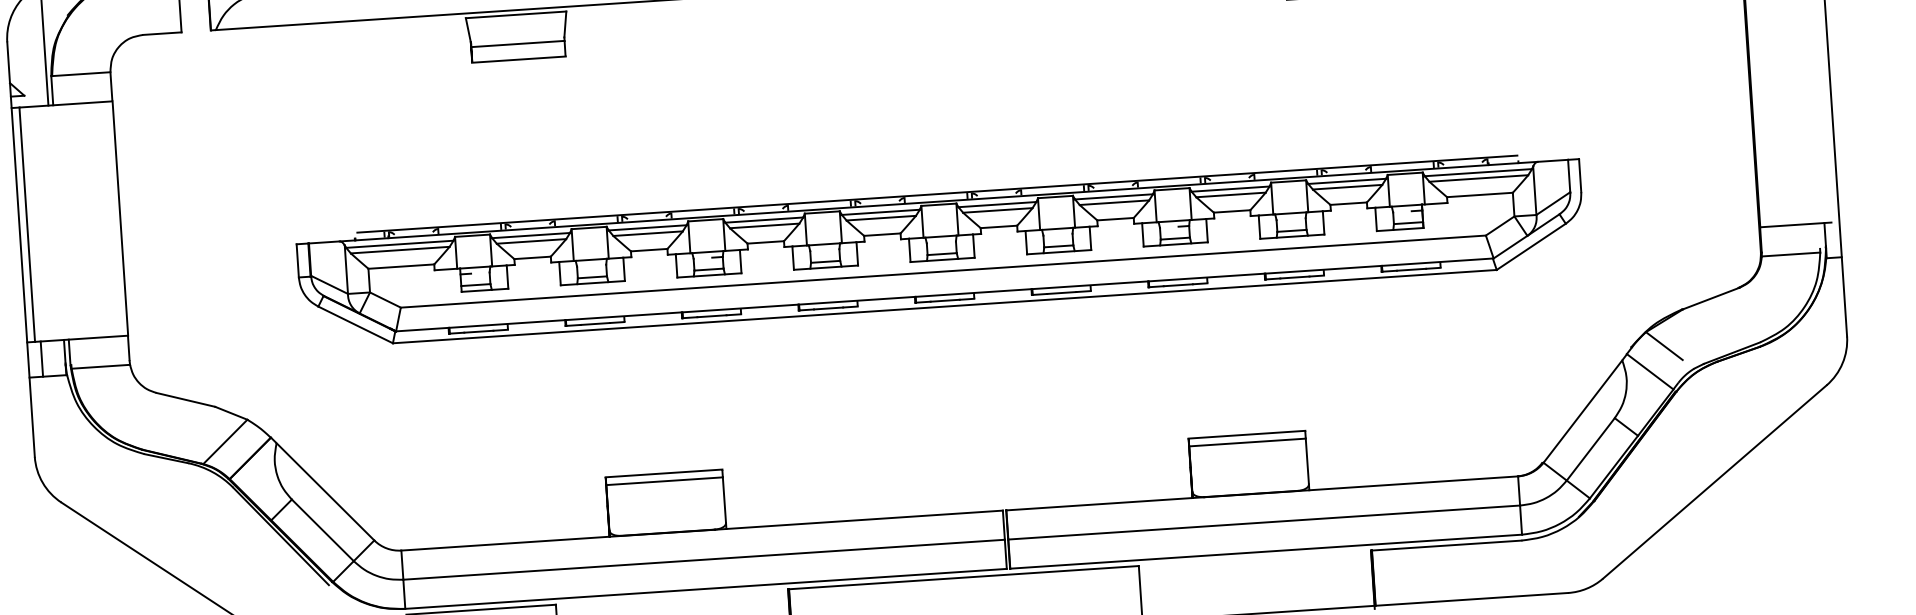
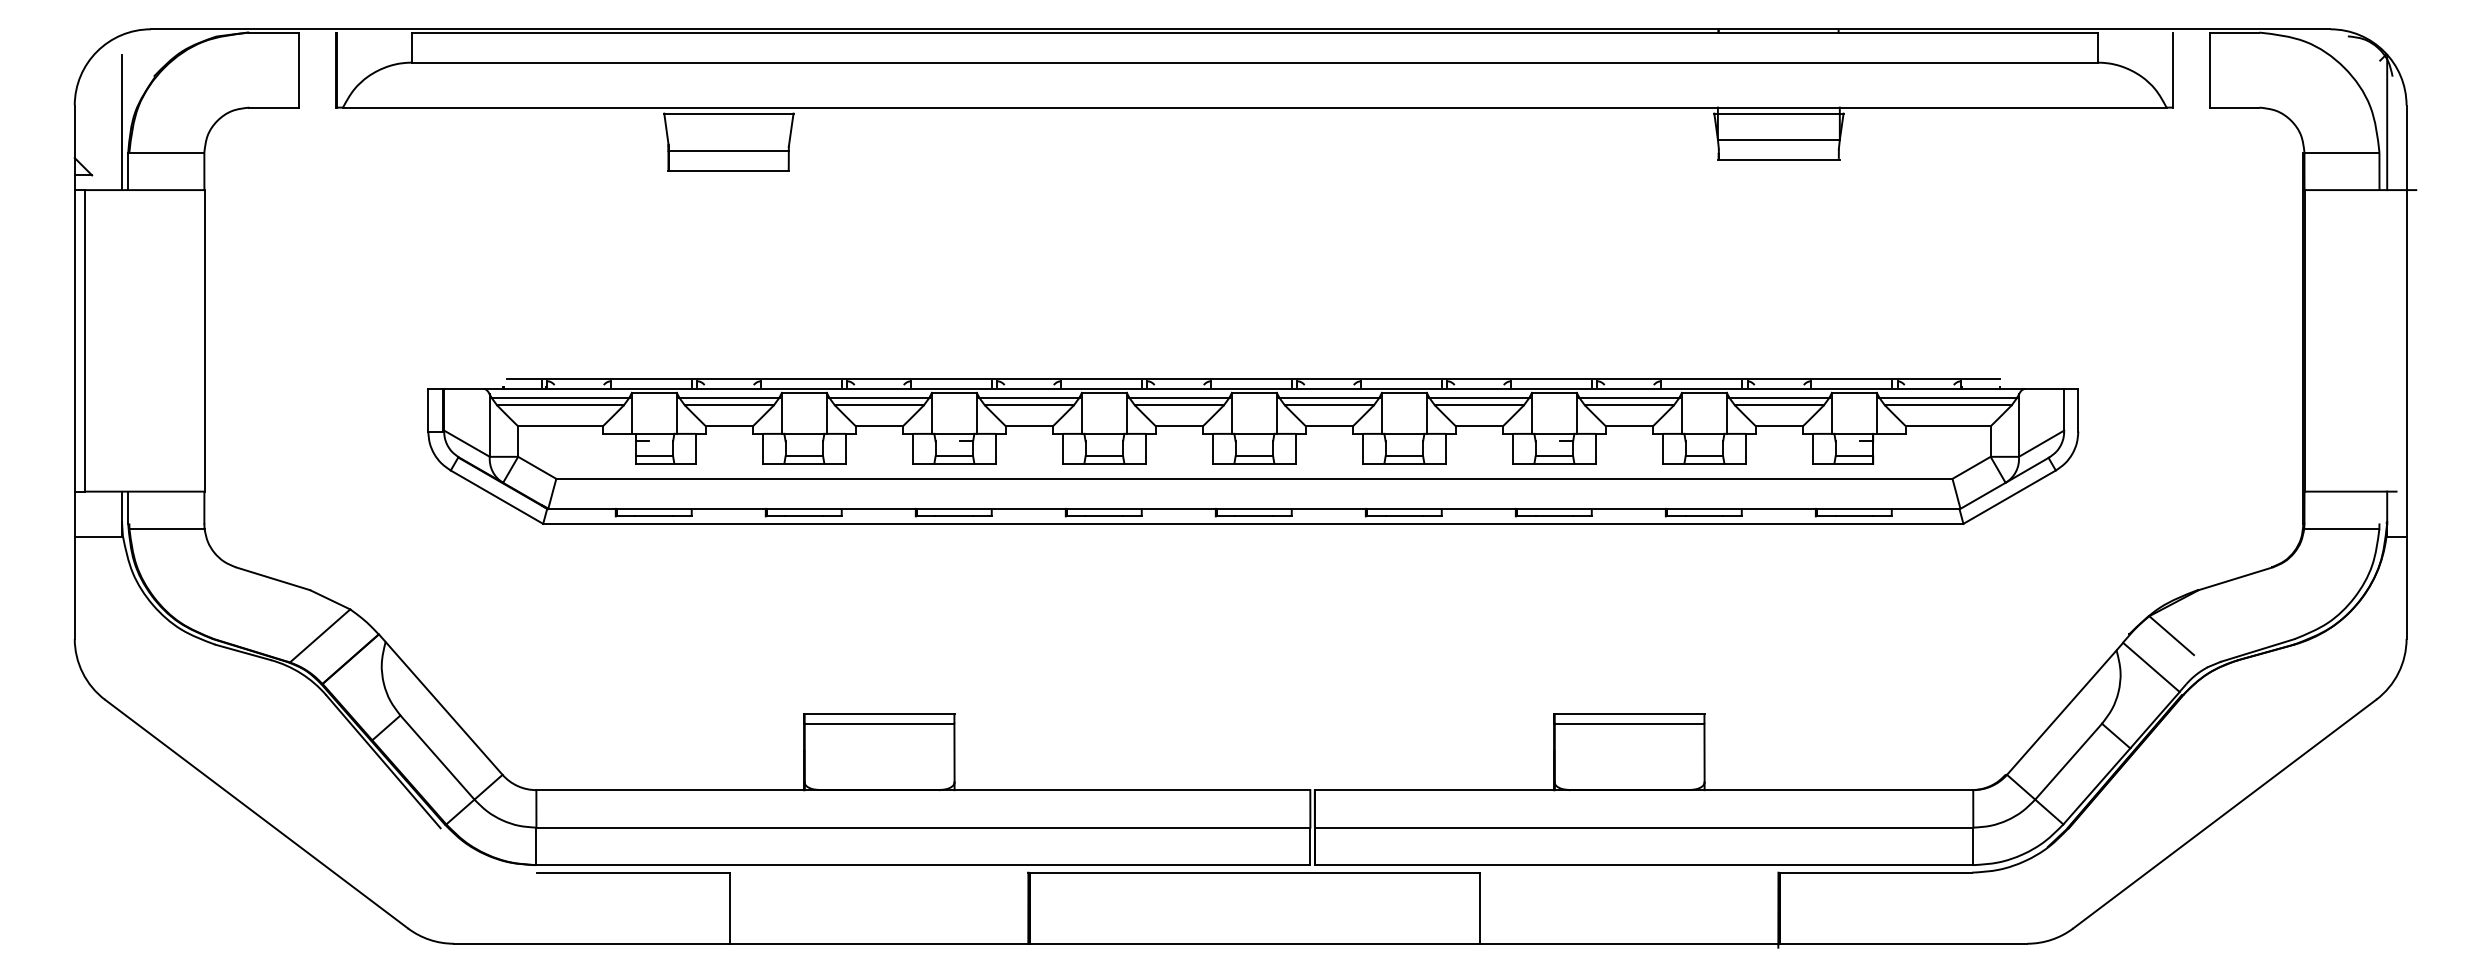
line: (42, 358) -> (92, 513), removed

